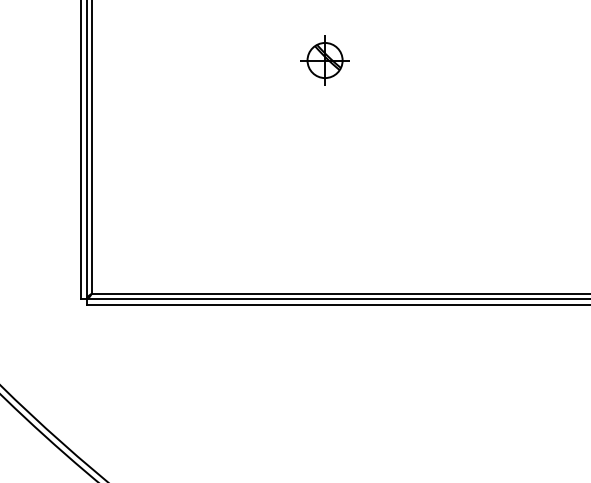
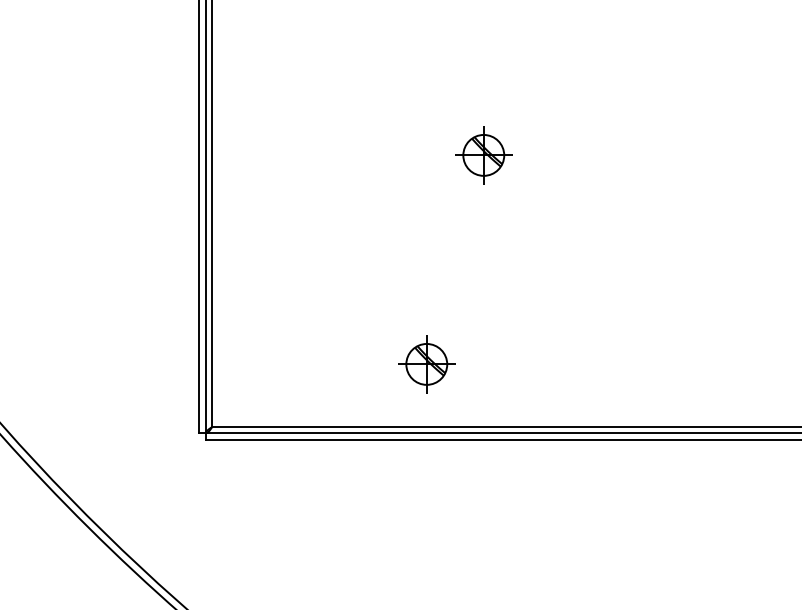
part: (275, 240) -> (426, 364), added

